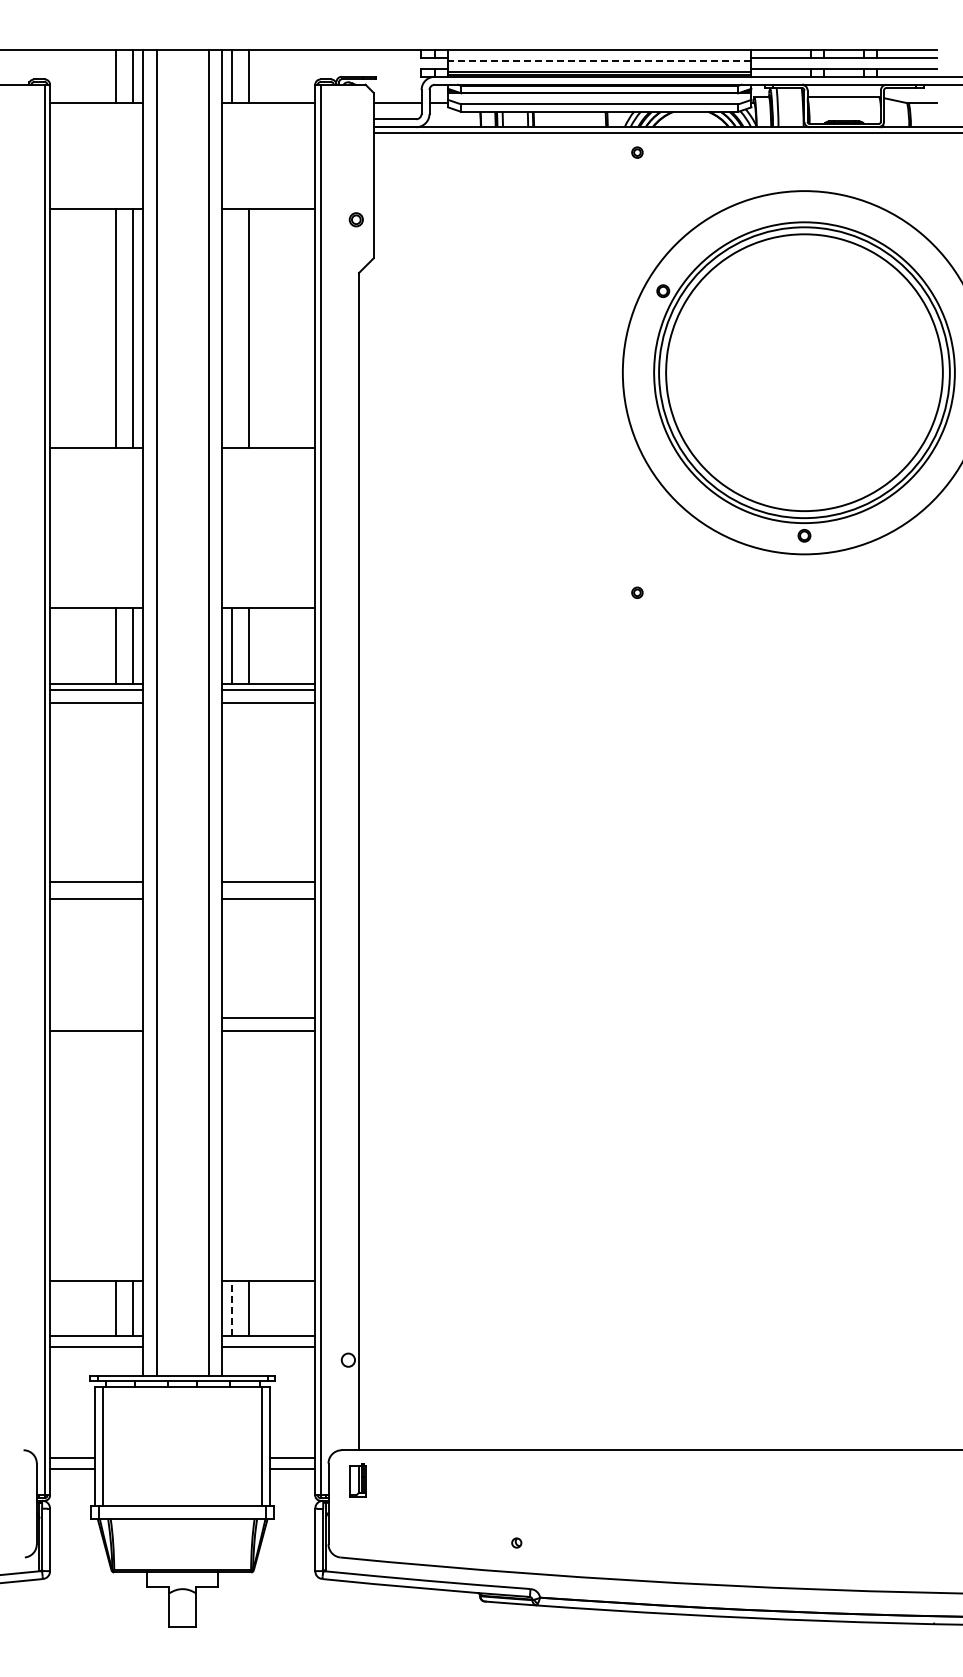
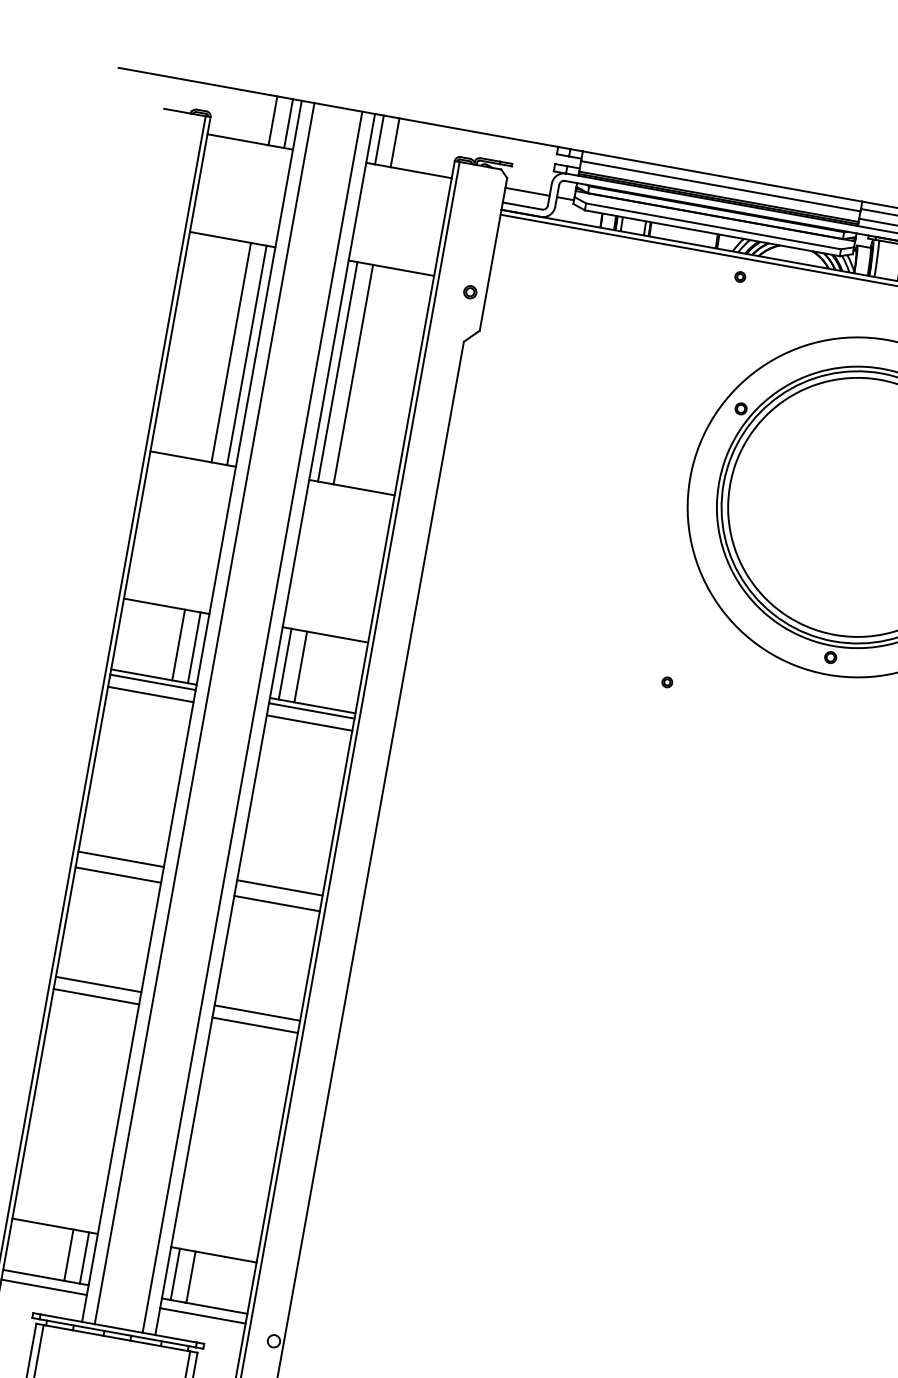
line: (599, 60) -> (720, 185), dashed -> solid
line: (231, 328) -> (337, 371), added
line: (96, 1018) -> (98, 984), added
line: (231, 1308) -> (174, 1274), dashed -> solid

